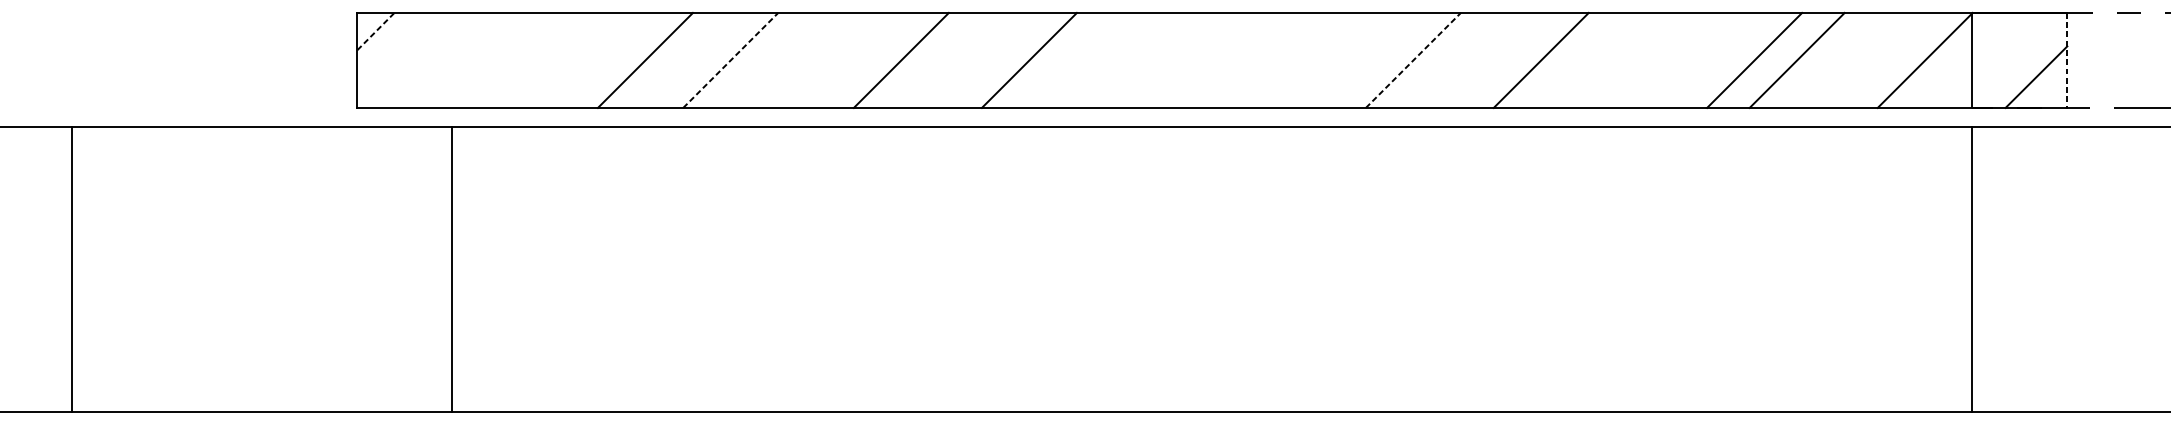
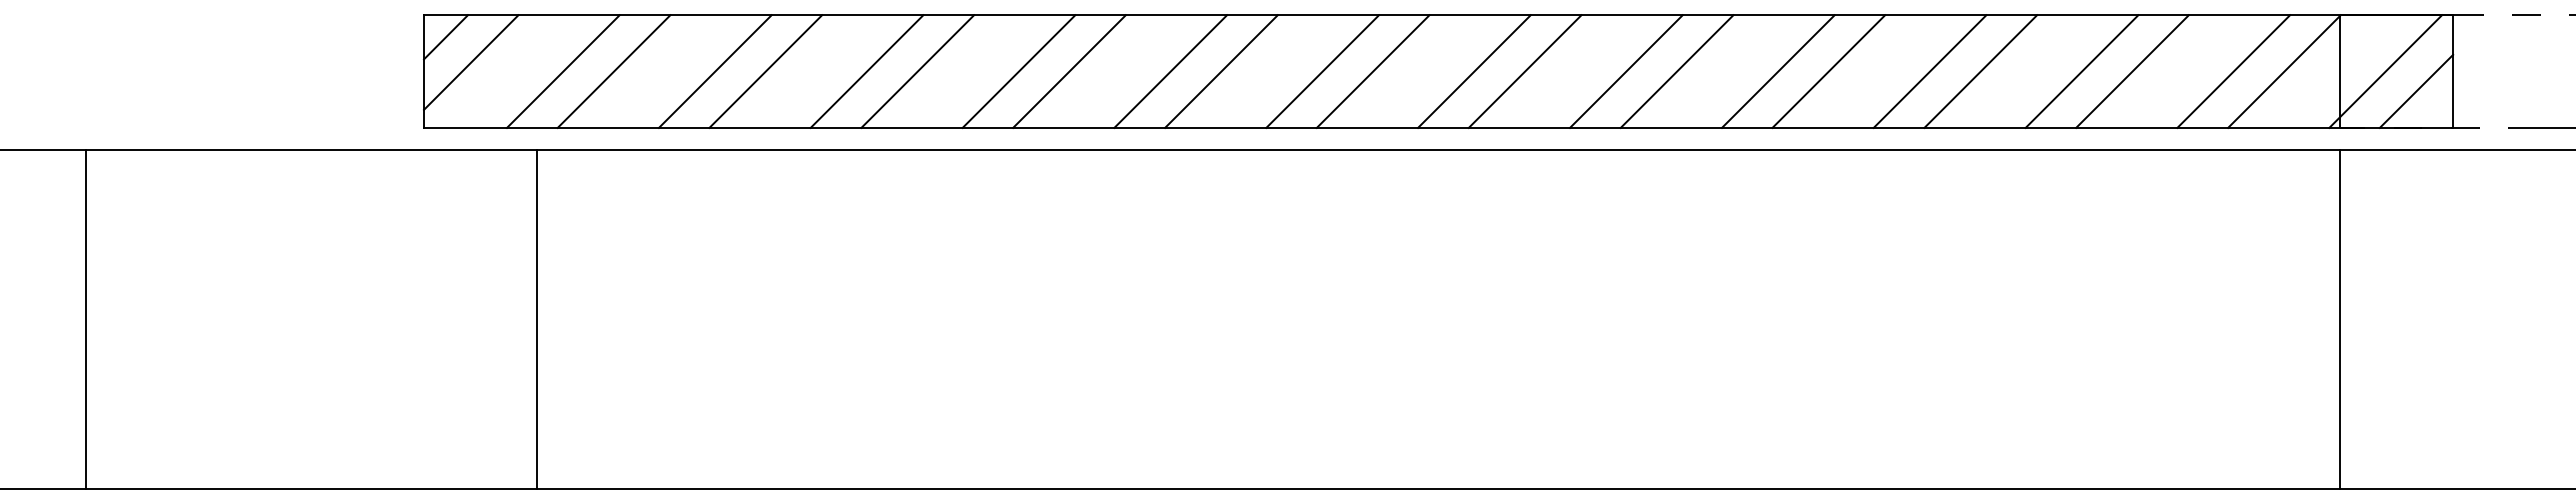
line: (376, 30) -> (446, 36), dashed -> solid
line: (397, 52) -> (471, 62), added
line: (474, 60) -> (562, 71), added
line: (517, 60) -> (613, 71), added
line: (602, 60) -> (714, 71), added
line: (731, 60) -> (867, 71), dashed -> solid
line: (773, 60) -> (917, 71), added
line: (858, 60) -> (1018, 71), added
line: (986, 60) -> (1170, 71), added
line: (1114, 60) -> (1322, 71), added
line: (1156, 60) -> (1372, 71), added
line: (1242, 60) -> (1474, 71), added
line: (1284, 60) -> (1524, 71), added
line: (1370, 60) -> (1626, 71), added
line: (1413, 60) -> (1677, 71), dashed -> solid
line: (1498, 60) -> (1777, 71), added
line: (1626, 60) -> (1929, 71), added
line: (1669, 60) -> (1980, 71), added
line: (1882, 60) -> (2233, 71), added
line: (2010, 60) -> (2385, 71), added
line: (2067, 61) -> (2453, 72), dashed -> solid

